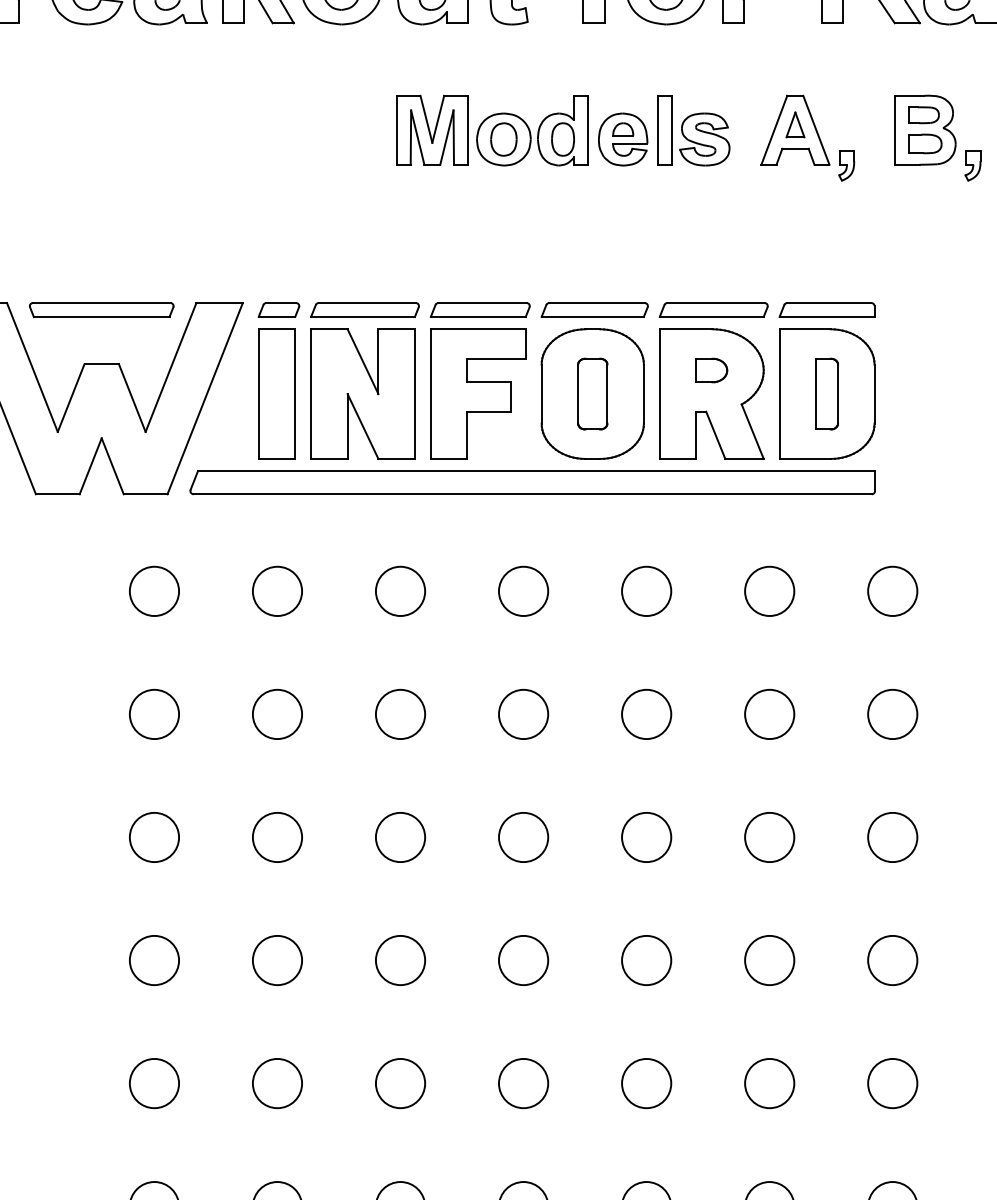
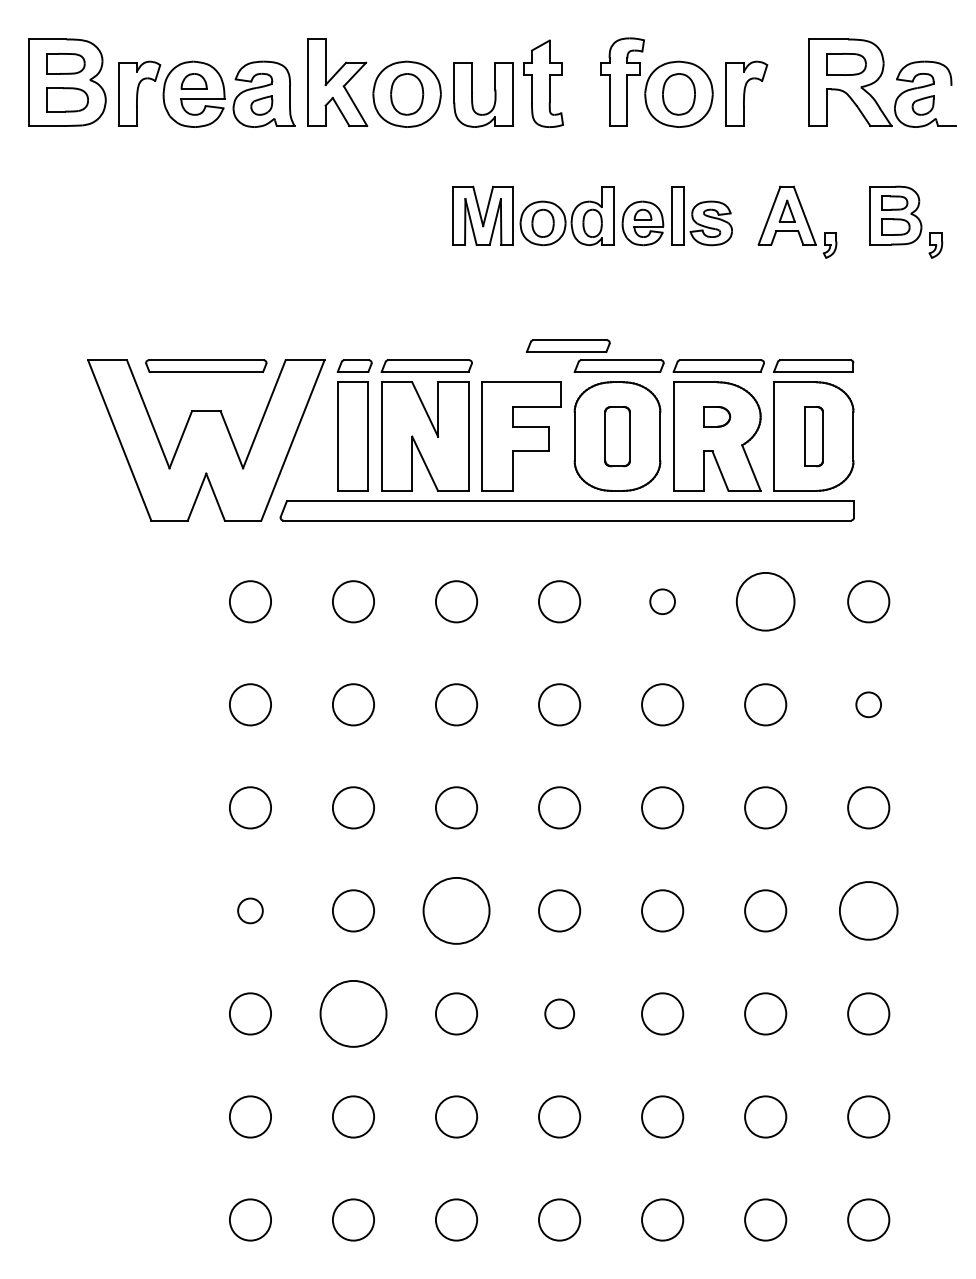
part: (479, 309) -> (567, 345), moved
circle: (646, 591) -> (662, 601), size x0.6
circle: (769, 591) -> (765, 601), size x1.4
circle: (892, 714) -> (868, 704), size x0.6
circle: (154, 960) -> (250, 910), size x0.6
circle: (400, 960) -> (456, 910), size x1.6
circle: (892, 960) -> (868, 910), size x1.4
circle: (277, 1083) -> (353, 1013), size x1.6
circle: (523, 1083) -> (559, 1013), size x0.7

